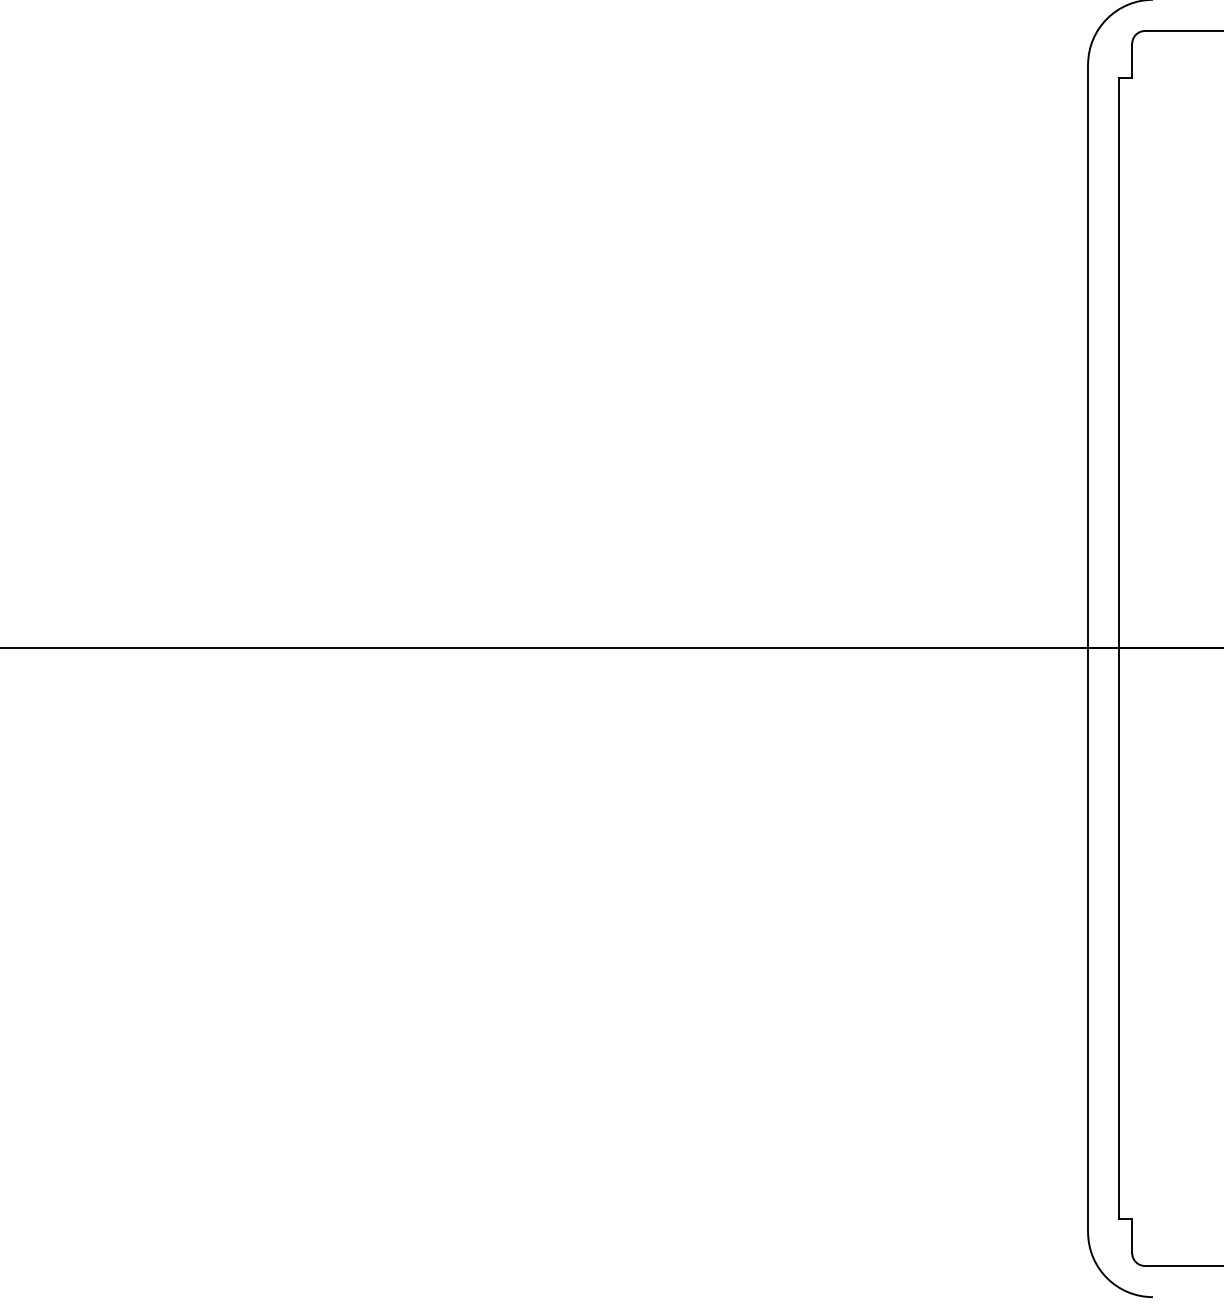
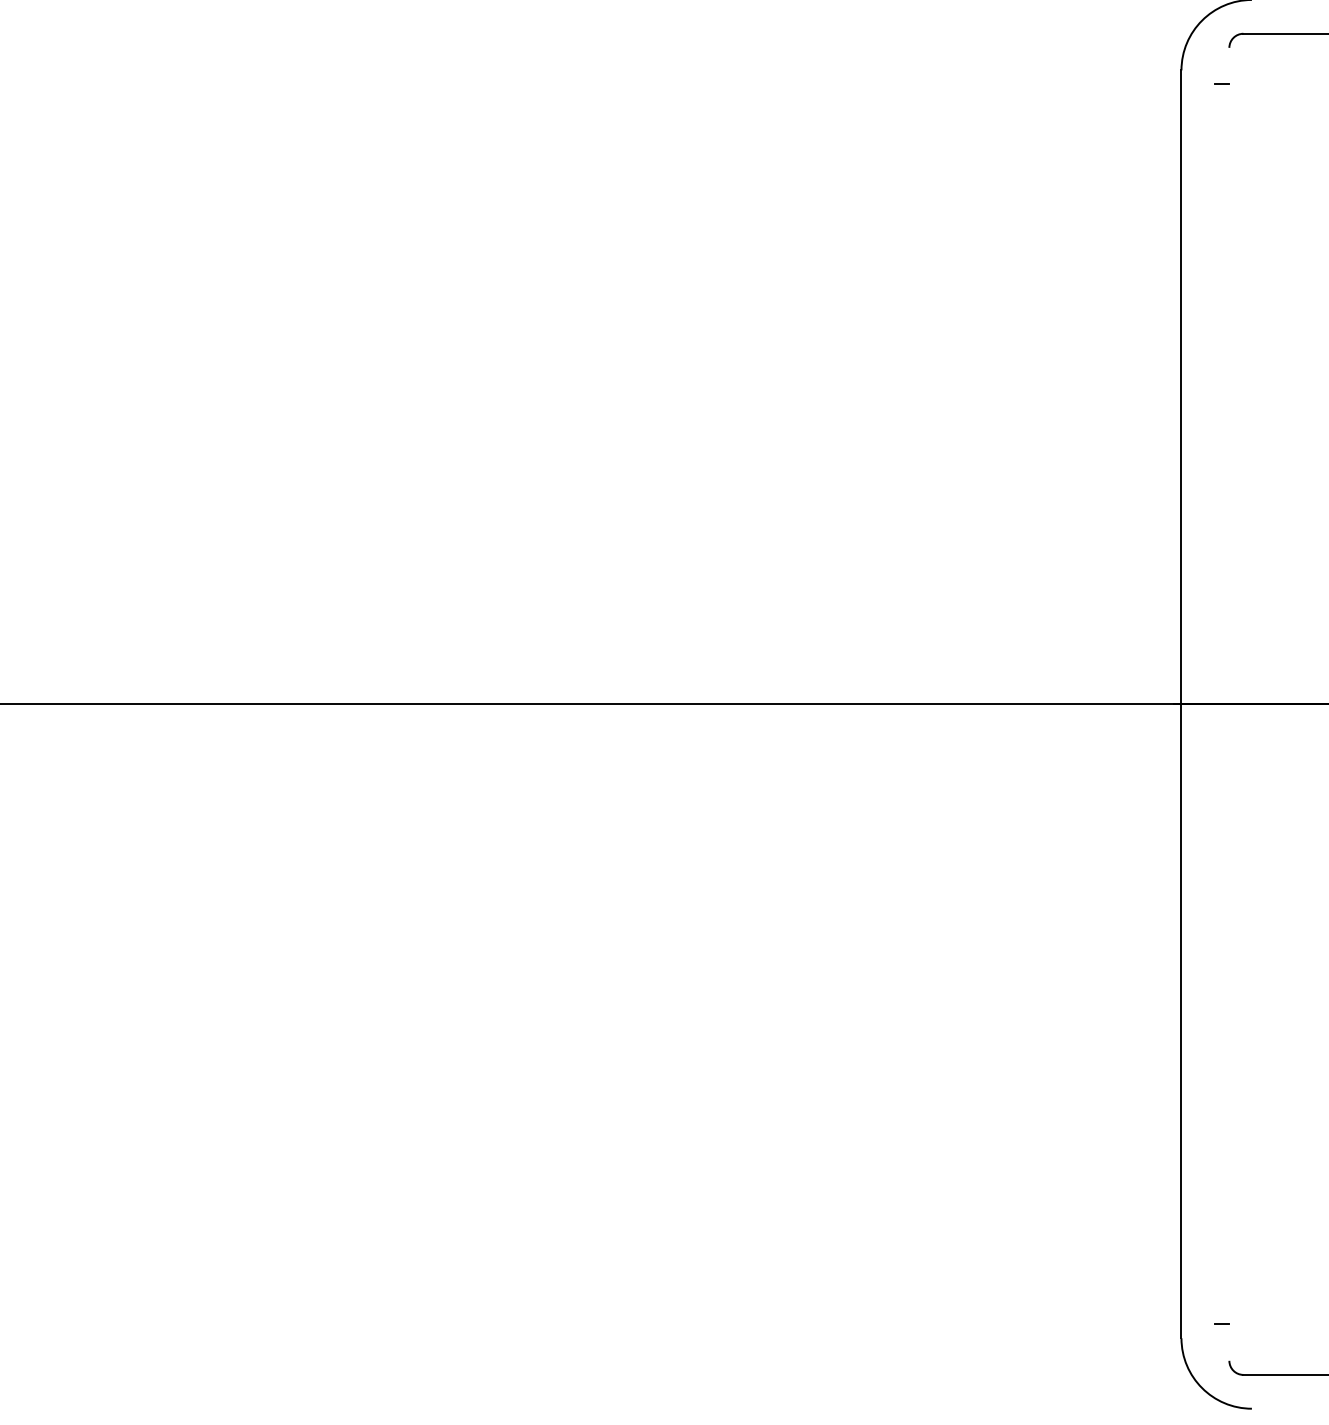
line: (1132, 60) -> (1229, 65), removed
line: (1119, 648) -> (1215, 704), removed
line: (1132, 1236) -> (1229, 1342), removed

